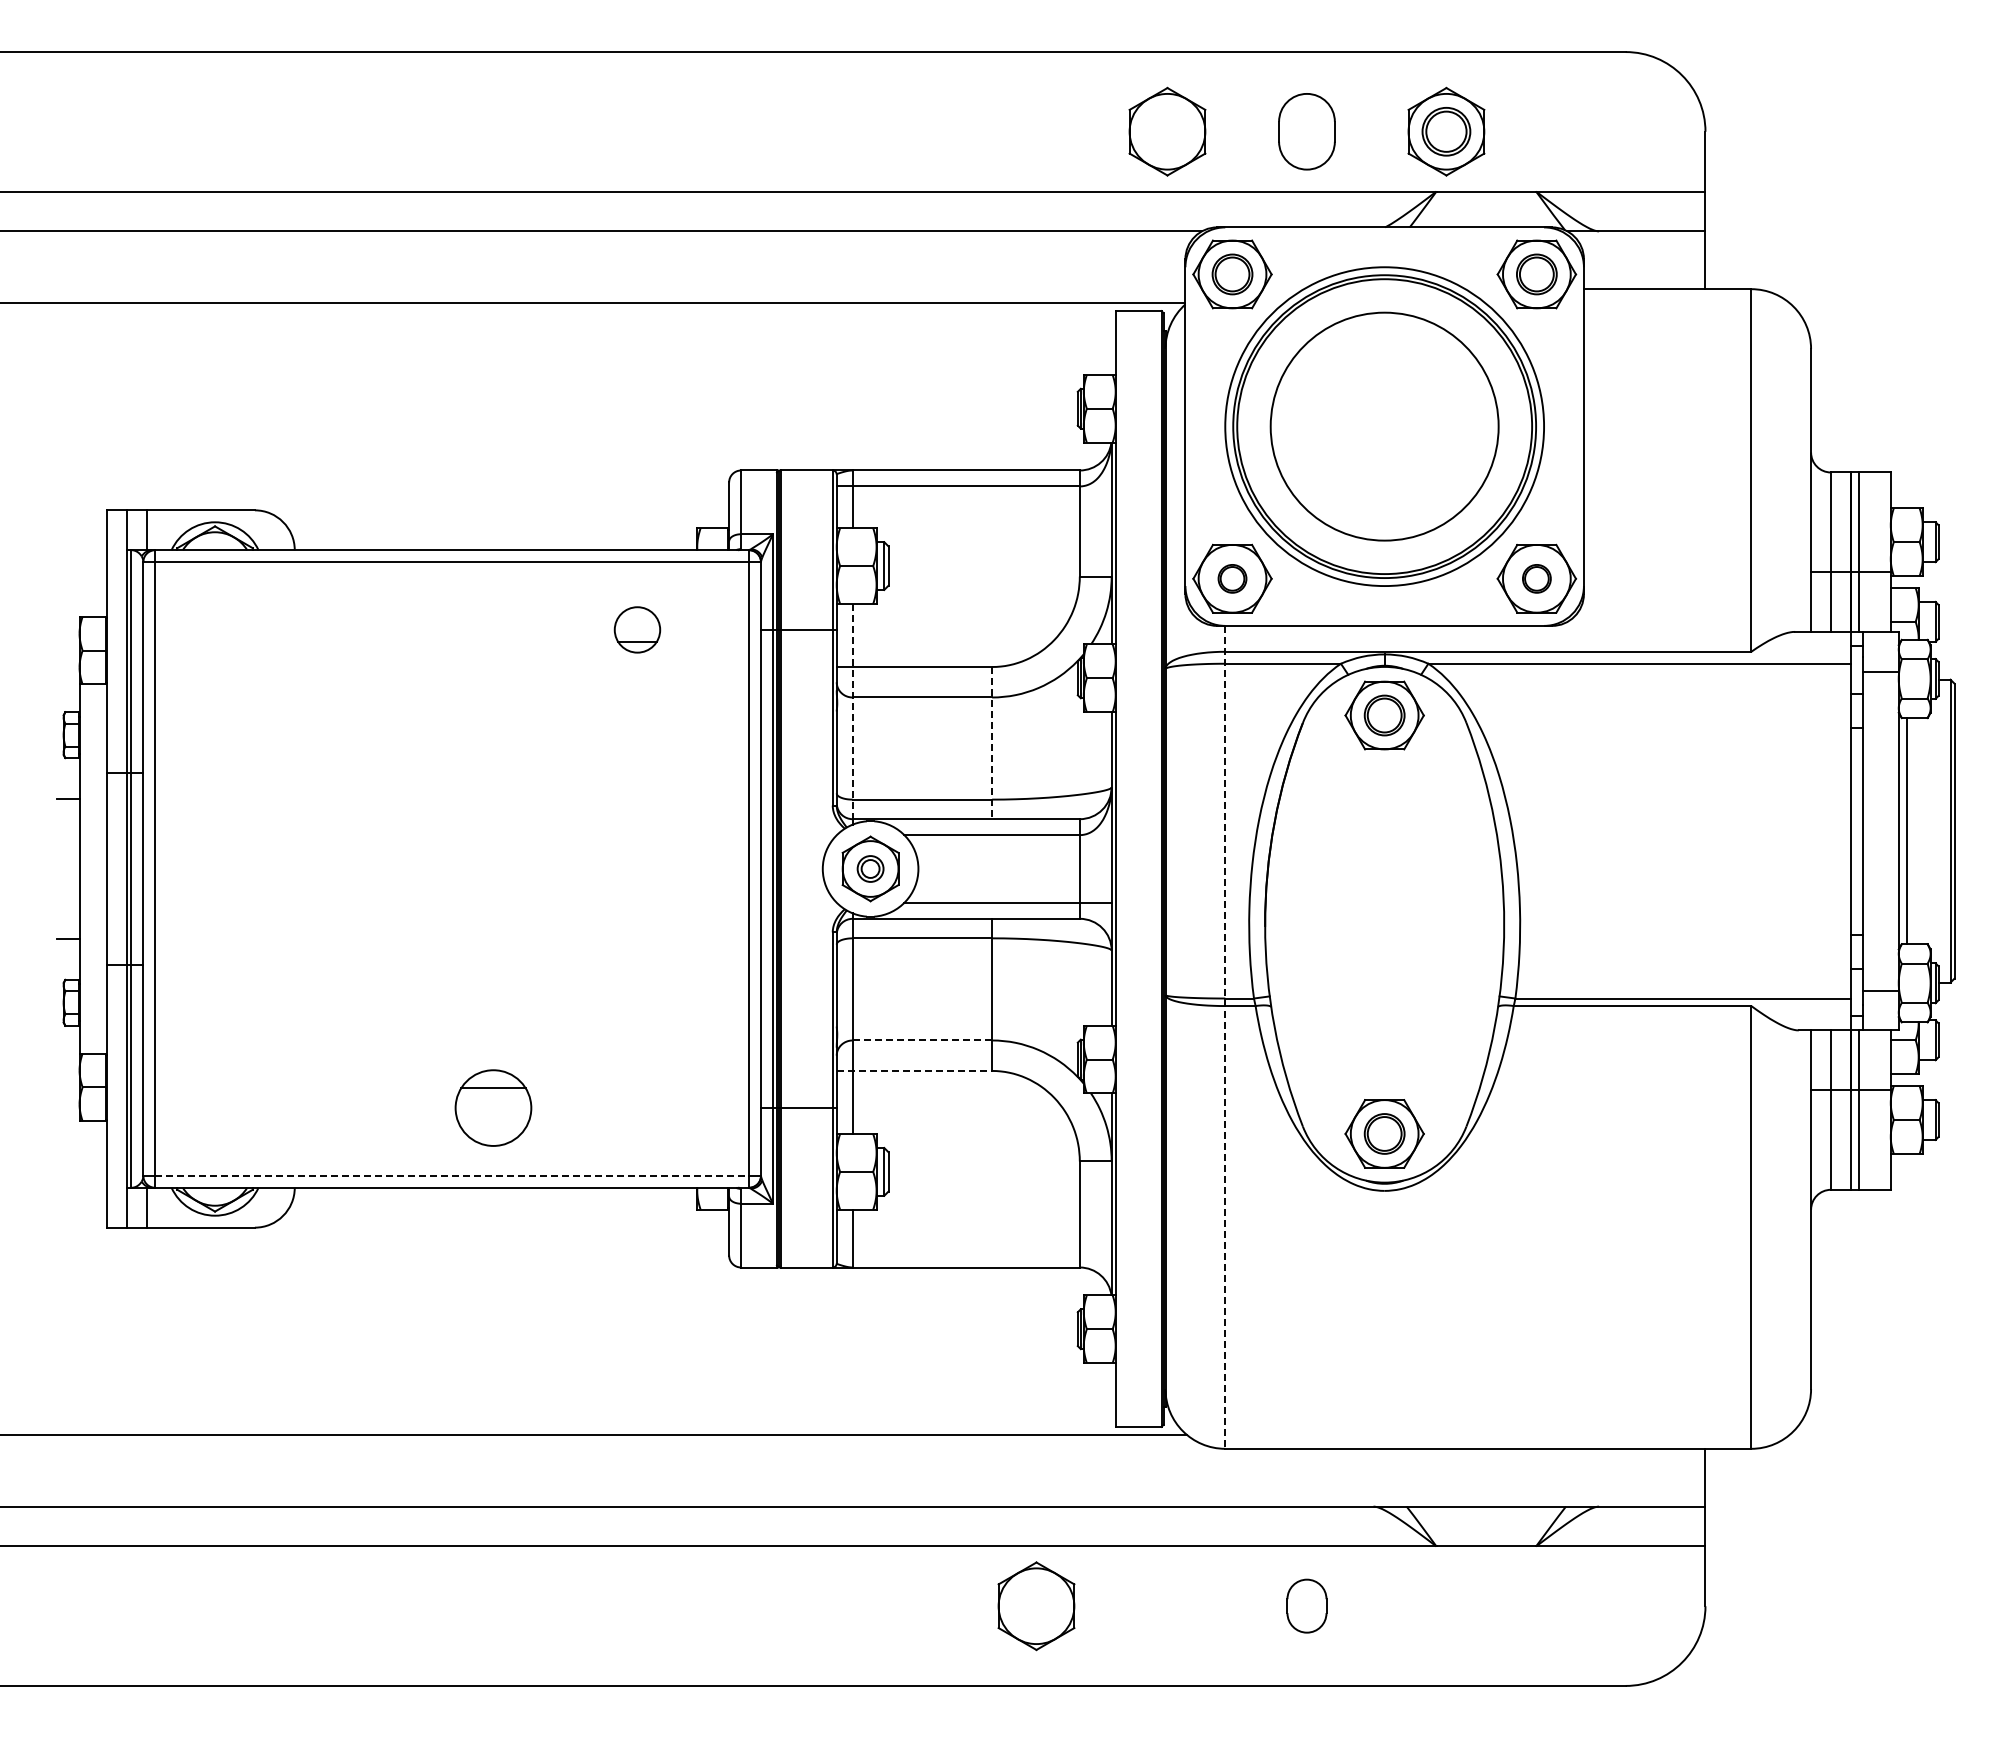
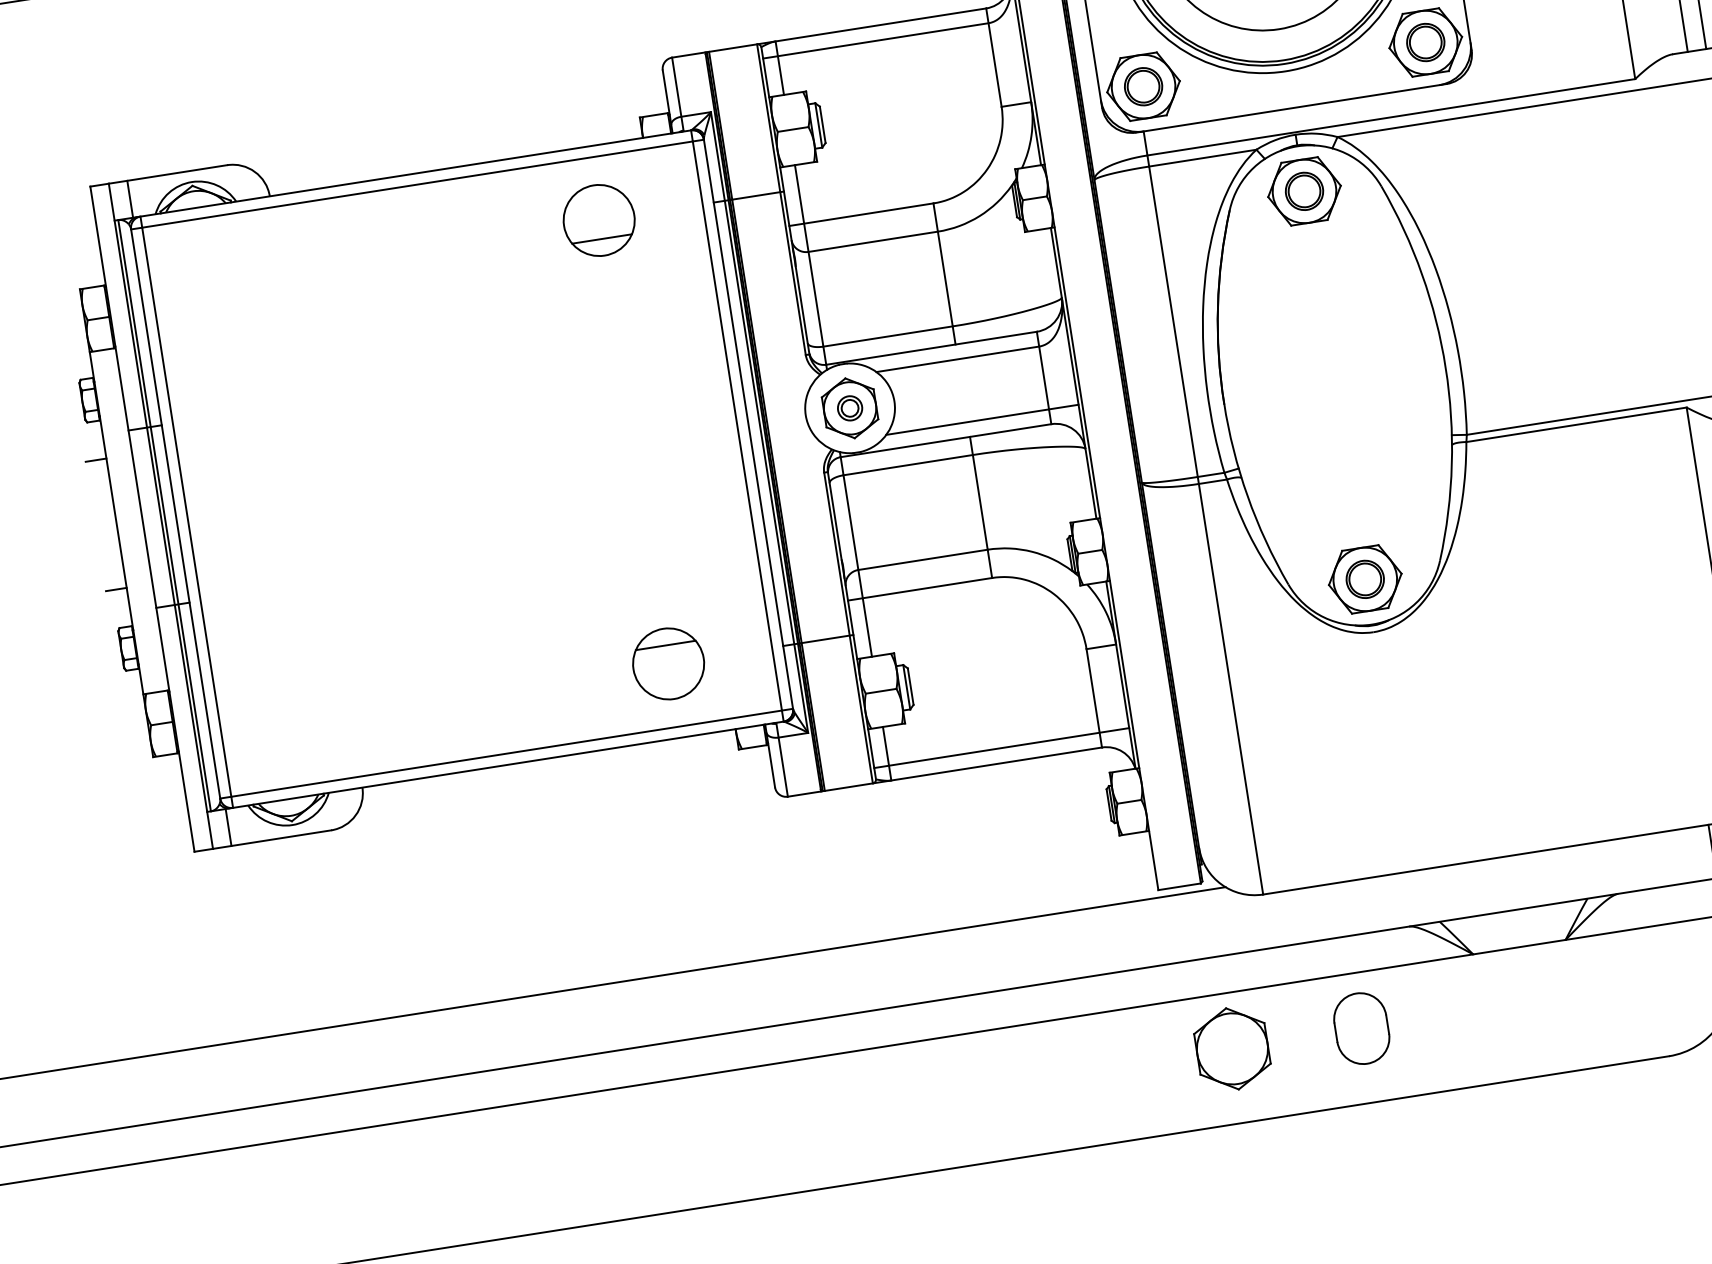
part: (1232, 578) -> (1143, 86), size x1.43
part: (1536, 578) -> (1425, 42), size x1.43
part: (637, 629) -> (599, 220), size x1.67
line: (852, 711) -> (810, 264), dashed -> solid
line: (992, 743) -> (944, 274), dashed -> solid
line: (1225, 1037) -> (1203, 513), dashed -> solid
line: (922, 1040) -> (923, 559), dashed -> solid
line: (914, 1070) -> (920, 588), dashed -> solid
part: (493, 1107) -> (668, 663), moved
line: (452, 1175) -> (506, 753), dashed -> solid
line: (973, 1251) -> (1001, 748), added
part: (1306, 1605) -> (1361, 1028), size x1.43
part: (1036, 1606) -> (1232, 1049), moved

